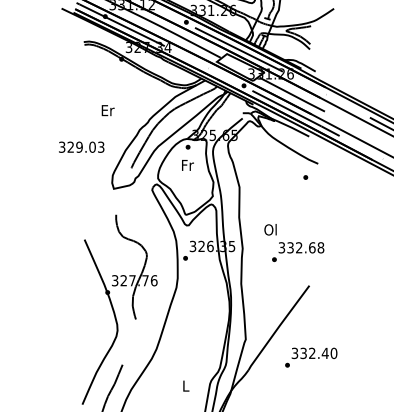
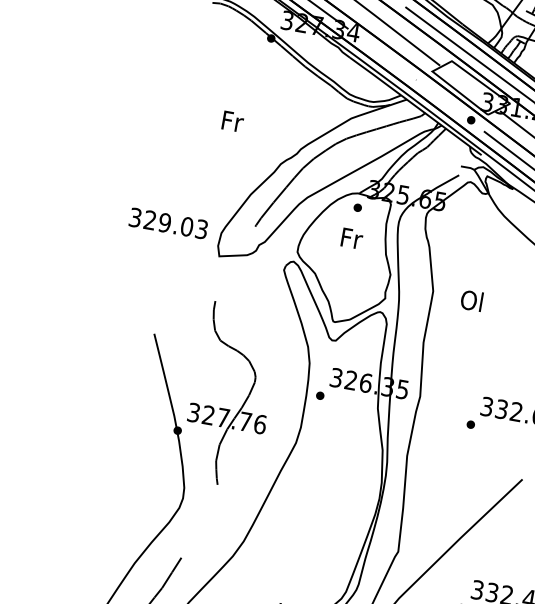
text: (107, 110) -> (231, 121), Er -> Fr
text: (81, 146) -> (168, 222), moved
text: (270, 229) -> (471, 300), moved

